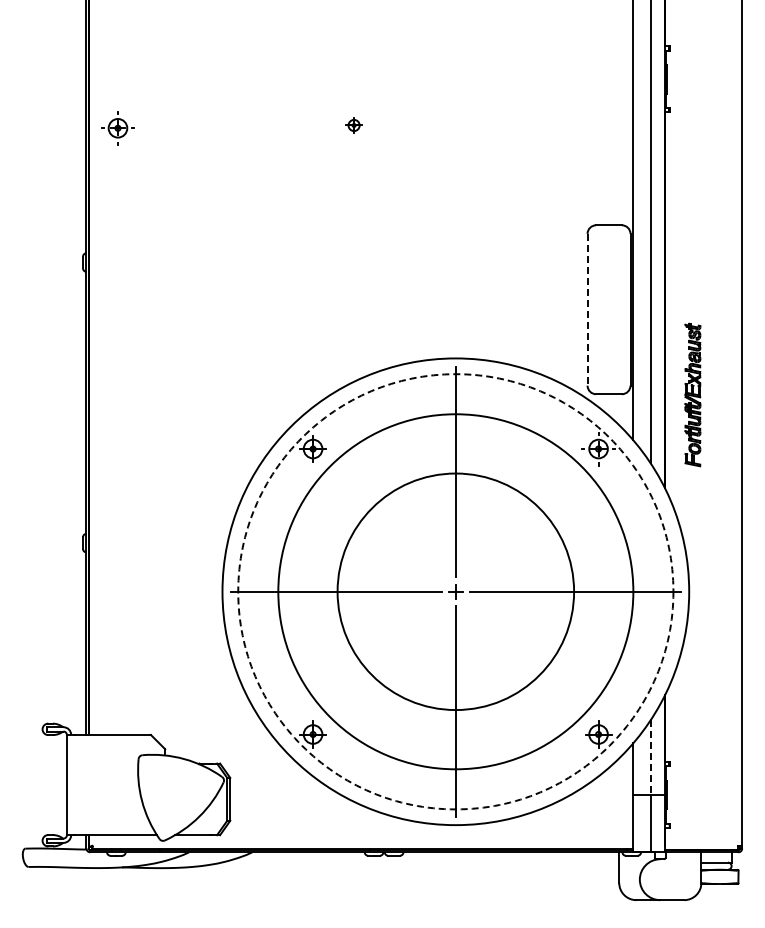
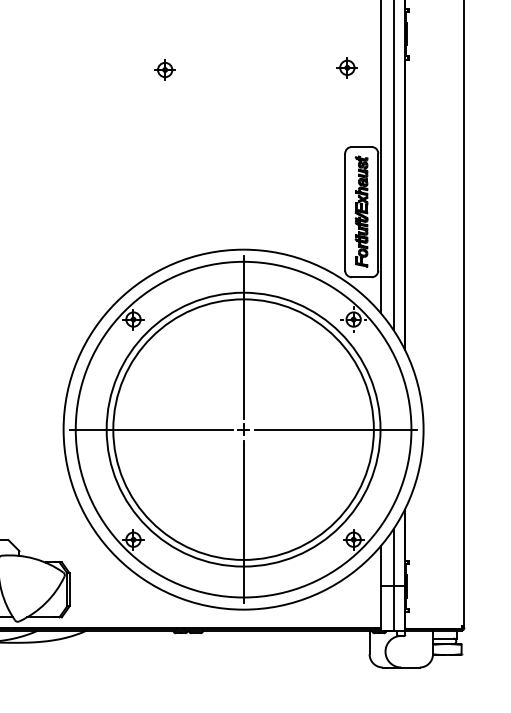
part: (589, 122) -> (346, 67), added
part: (353, 125) -> (164, 70), size x1.67
line: (587, 309) -> (345, 211), dashed -> solid
part: (692, 394) -> (361, 211), moved
circle: (455, 591) -> (243, 429), dashed -> solid
circle: (455, 591) -> (243, 429), size x1.43
line: (650, 758) -> (393, 558), dashed -> solid

